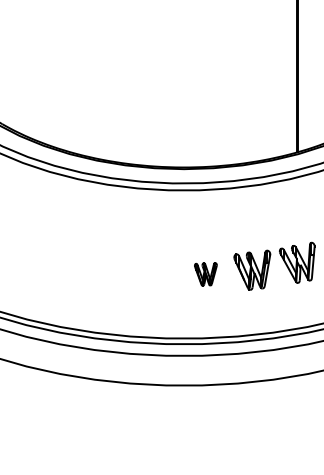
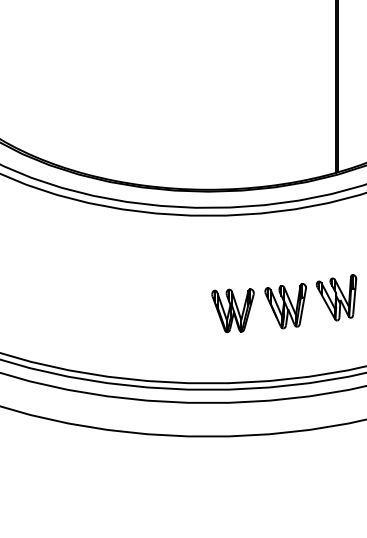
part: (205, 274) -> (232, 310), size x1.67

